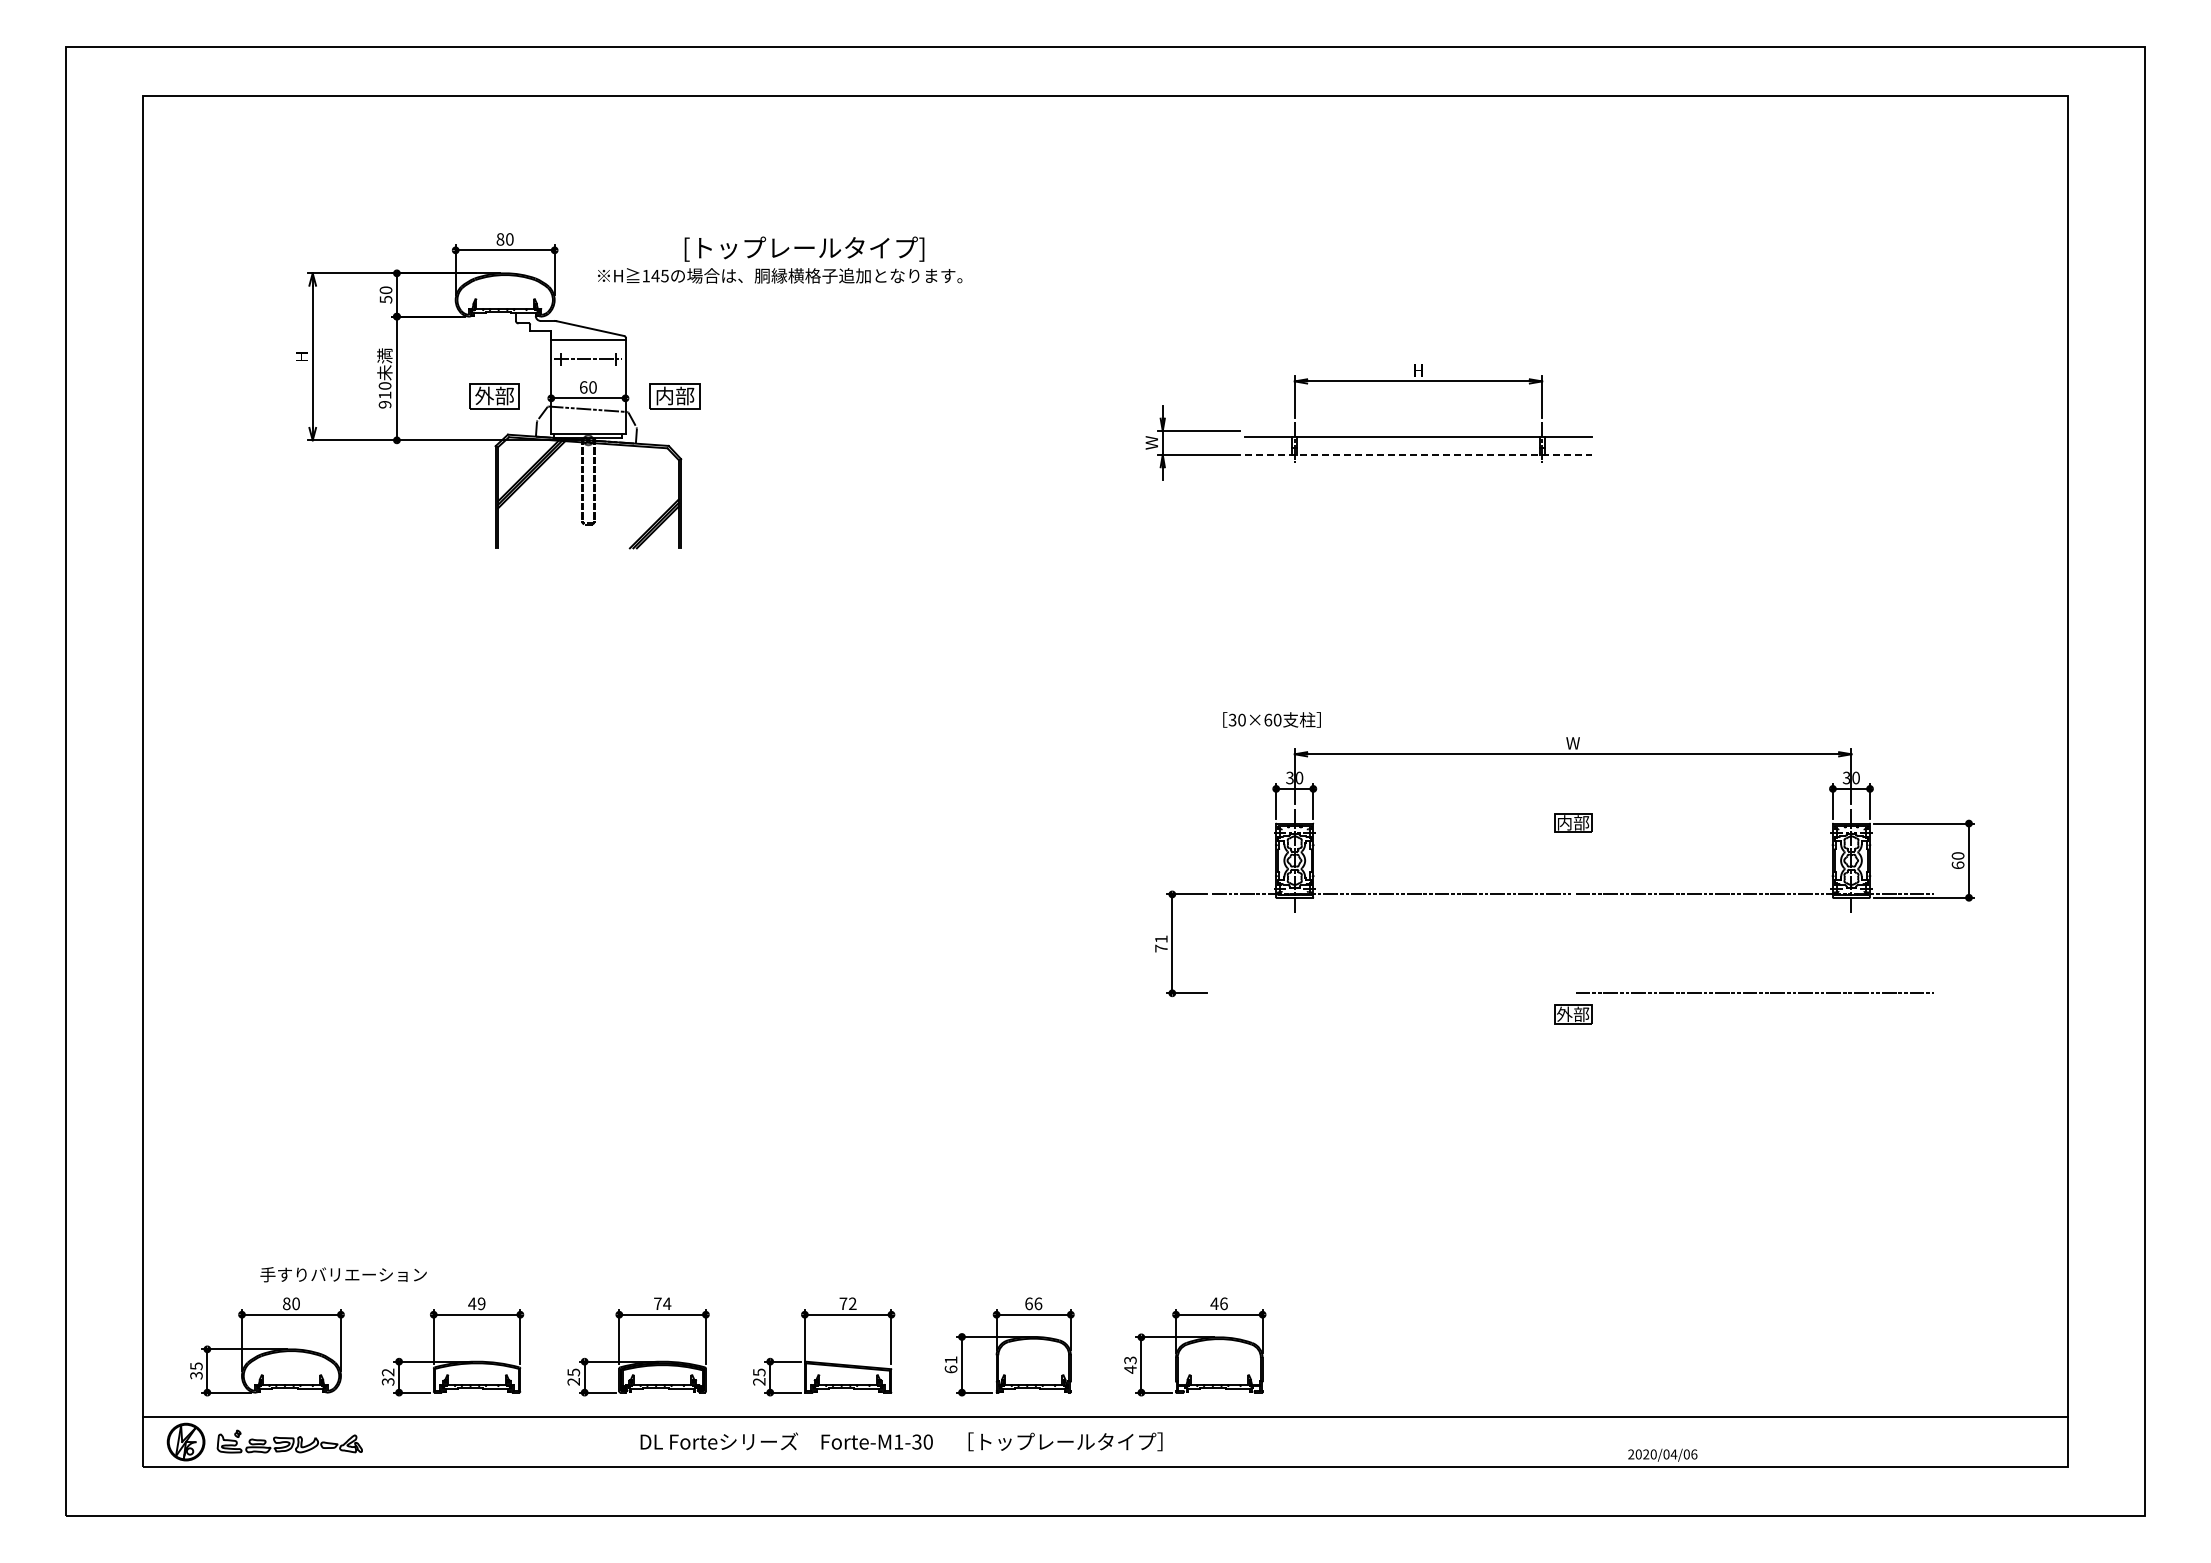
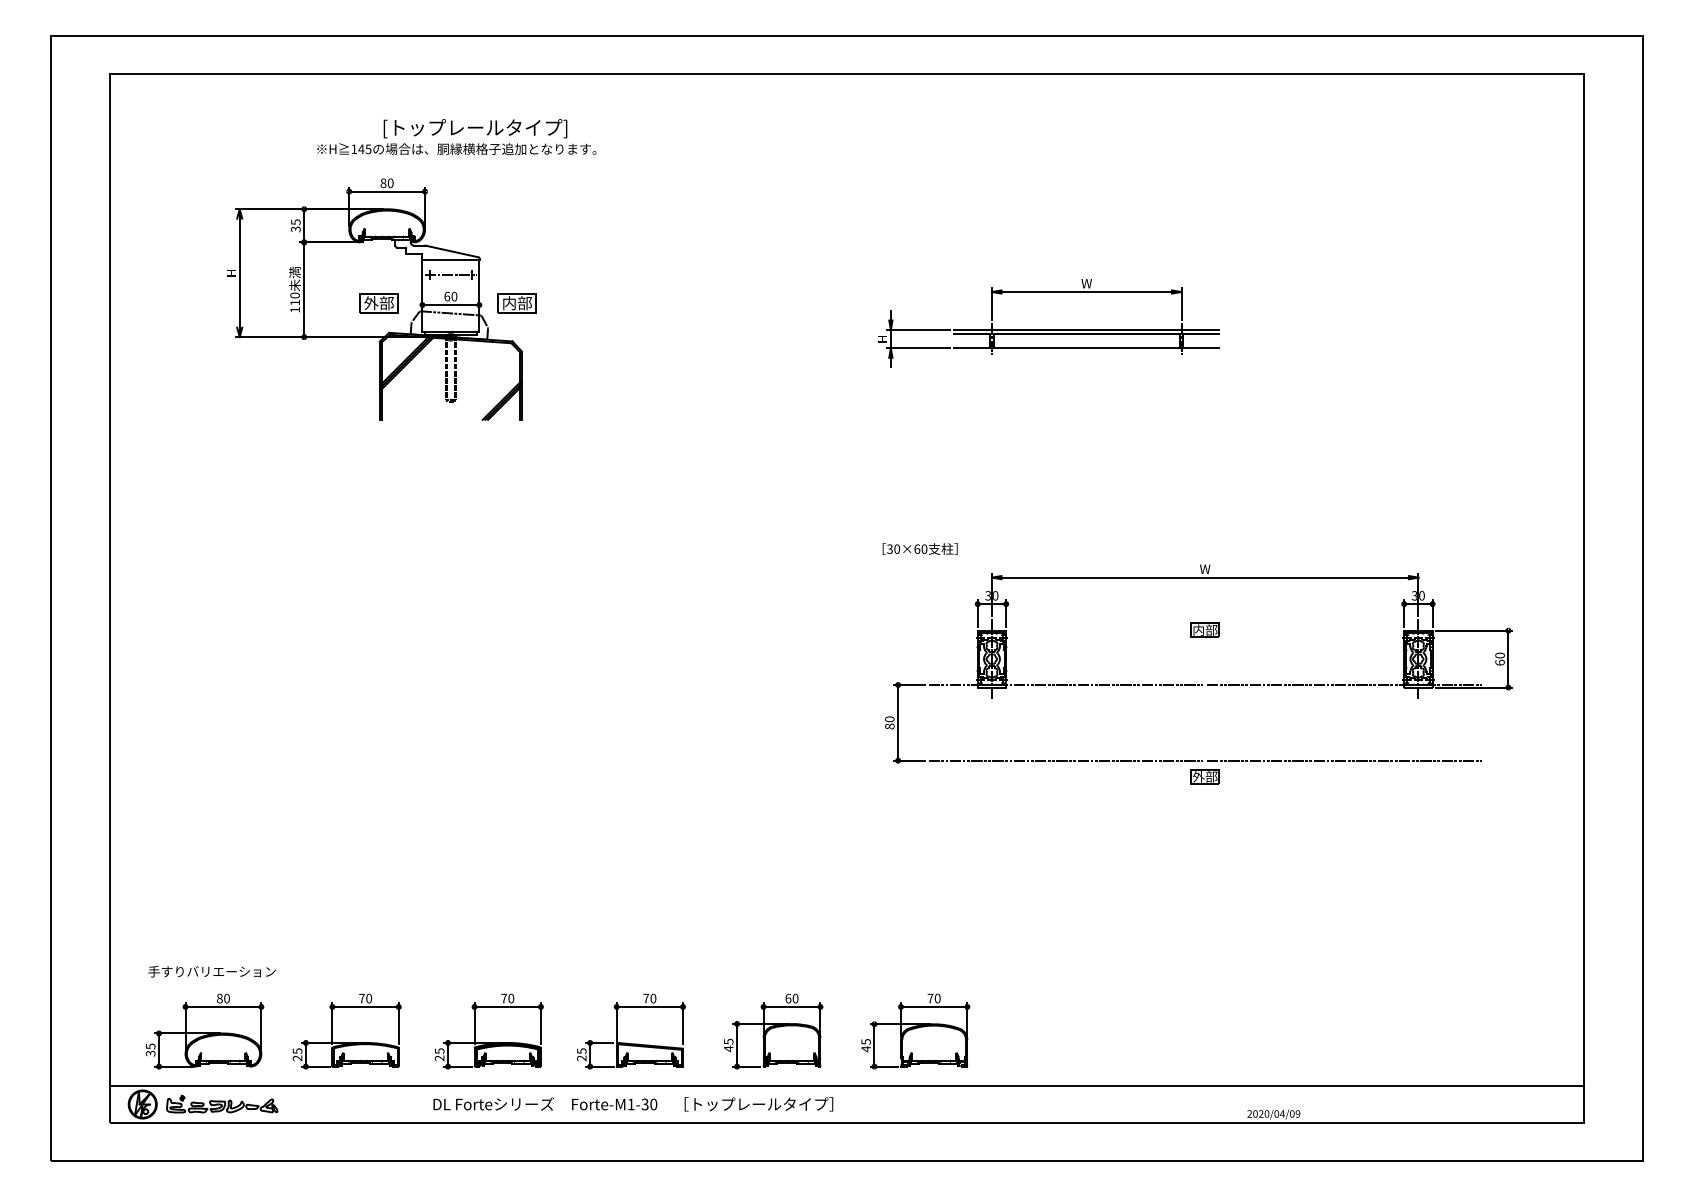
text: (780, 259) -> (457, 136), moved
text: (385, 294) -> (295, 225), 50 -> 35
text: (1418, 370) -> (1086, 283), H -> W
text: (384, 404) -> (294, 309), 910 -> 110
line: (1418, 430) -> (1086, 329), added
text: (1151, 442) -> (882, 338), W -> H
line: (1418, 454) -> (1086, 348), dashed -> solid
text: (1271, 719) -> (919, 548), moved
text: (1161, 943) -> (889, 722), 71 -> 80
line: (1390, 993) -> (1065, 760), added
text: (343, 1274) -> (211, 971), moved
text: (476, 1303) -> (365, 998), 49 -> 70
text: (667, 1303) -> (511, 998), 74 -> 70
text: (852, 1303) -> (653, 998), 72 -> 70
text: (1038, 1303) -> (795, 998), 66 -> 60
text: (1218, 1303) -> (933, 998), 46 -> 70
text: (1130, 1359) -> (866, 1041), 43 -> 45
text: (950, 1364) -> (728, 1045), 61 -> 45
text: (387, 1376) -> (297, 1054), 32 -> 25
text: (901, 1441) -> (633, 1104), moved
text: (1694, 1454) -> (1298, 1114), 2020/04/06 -> 2020/04/09

